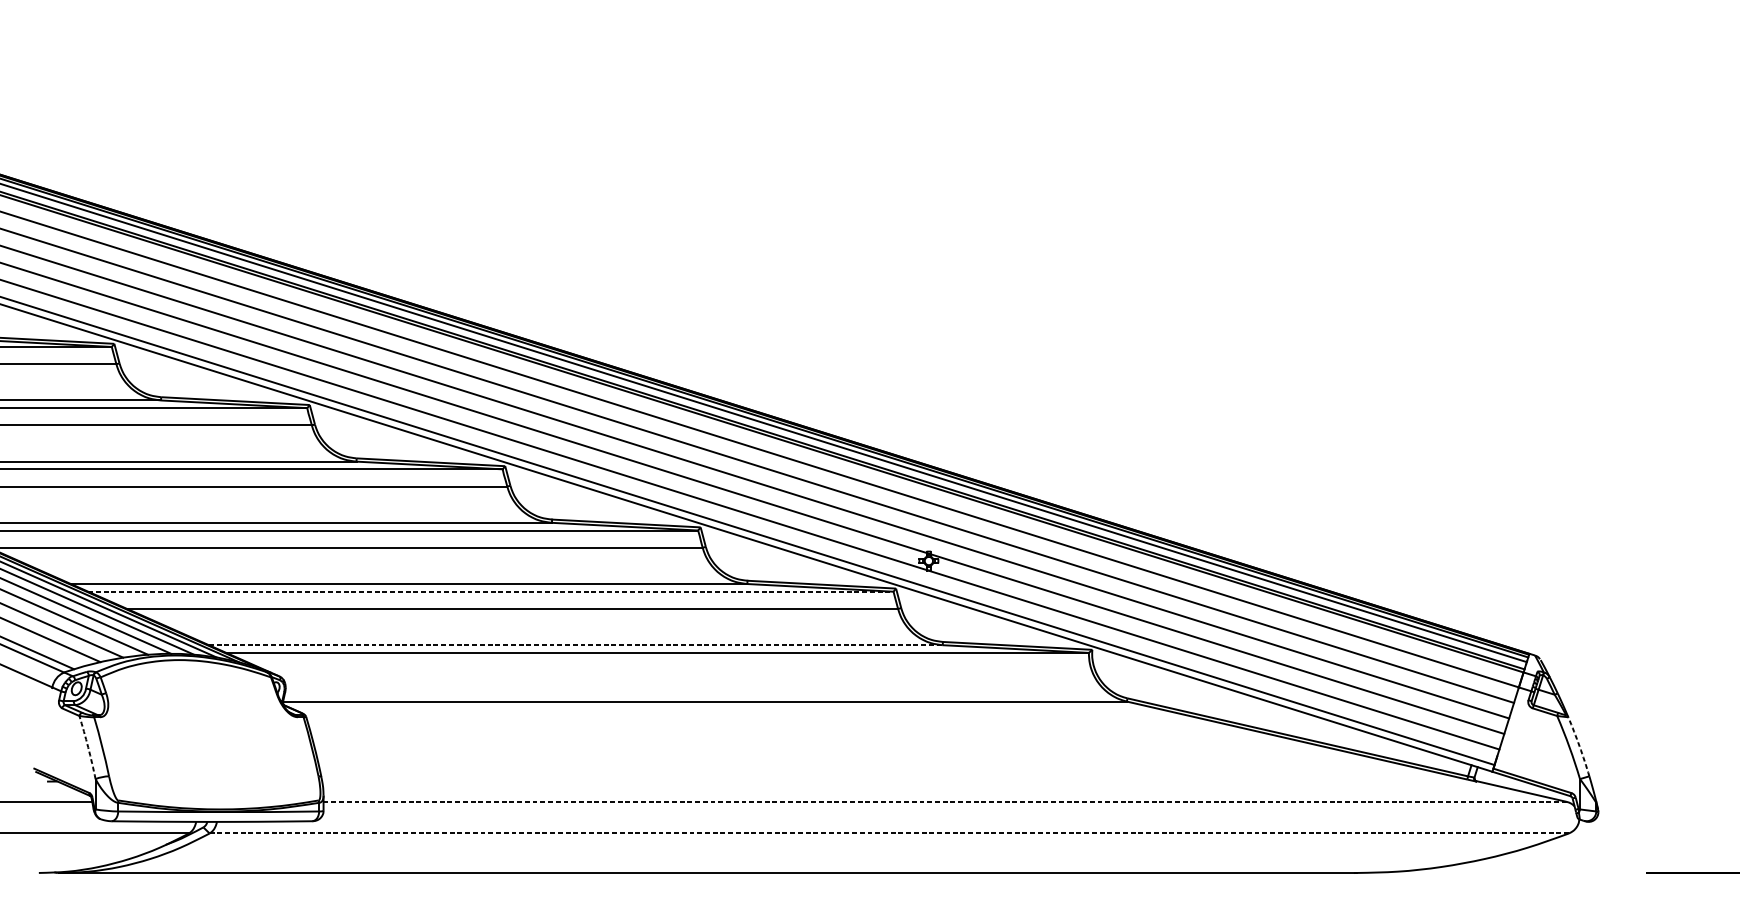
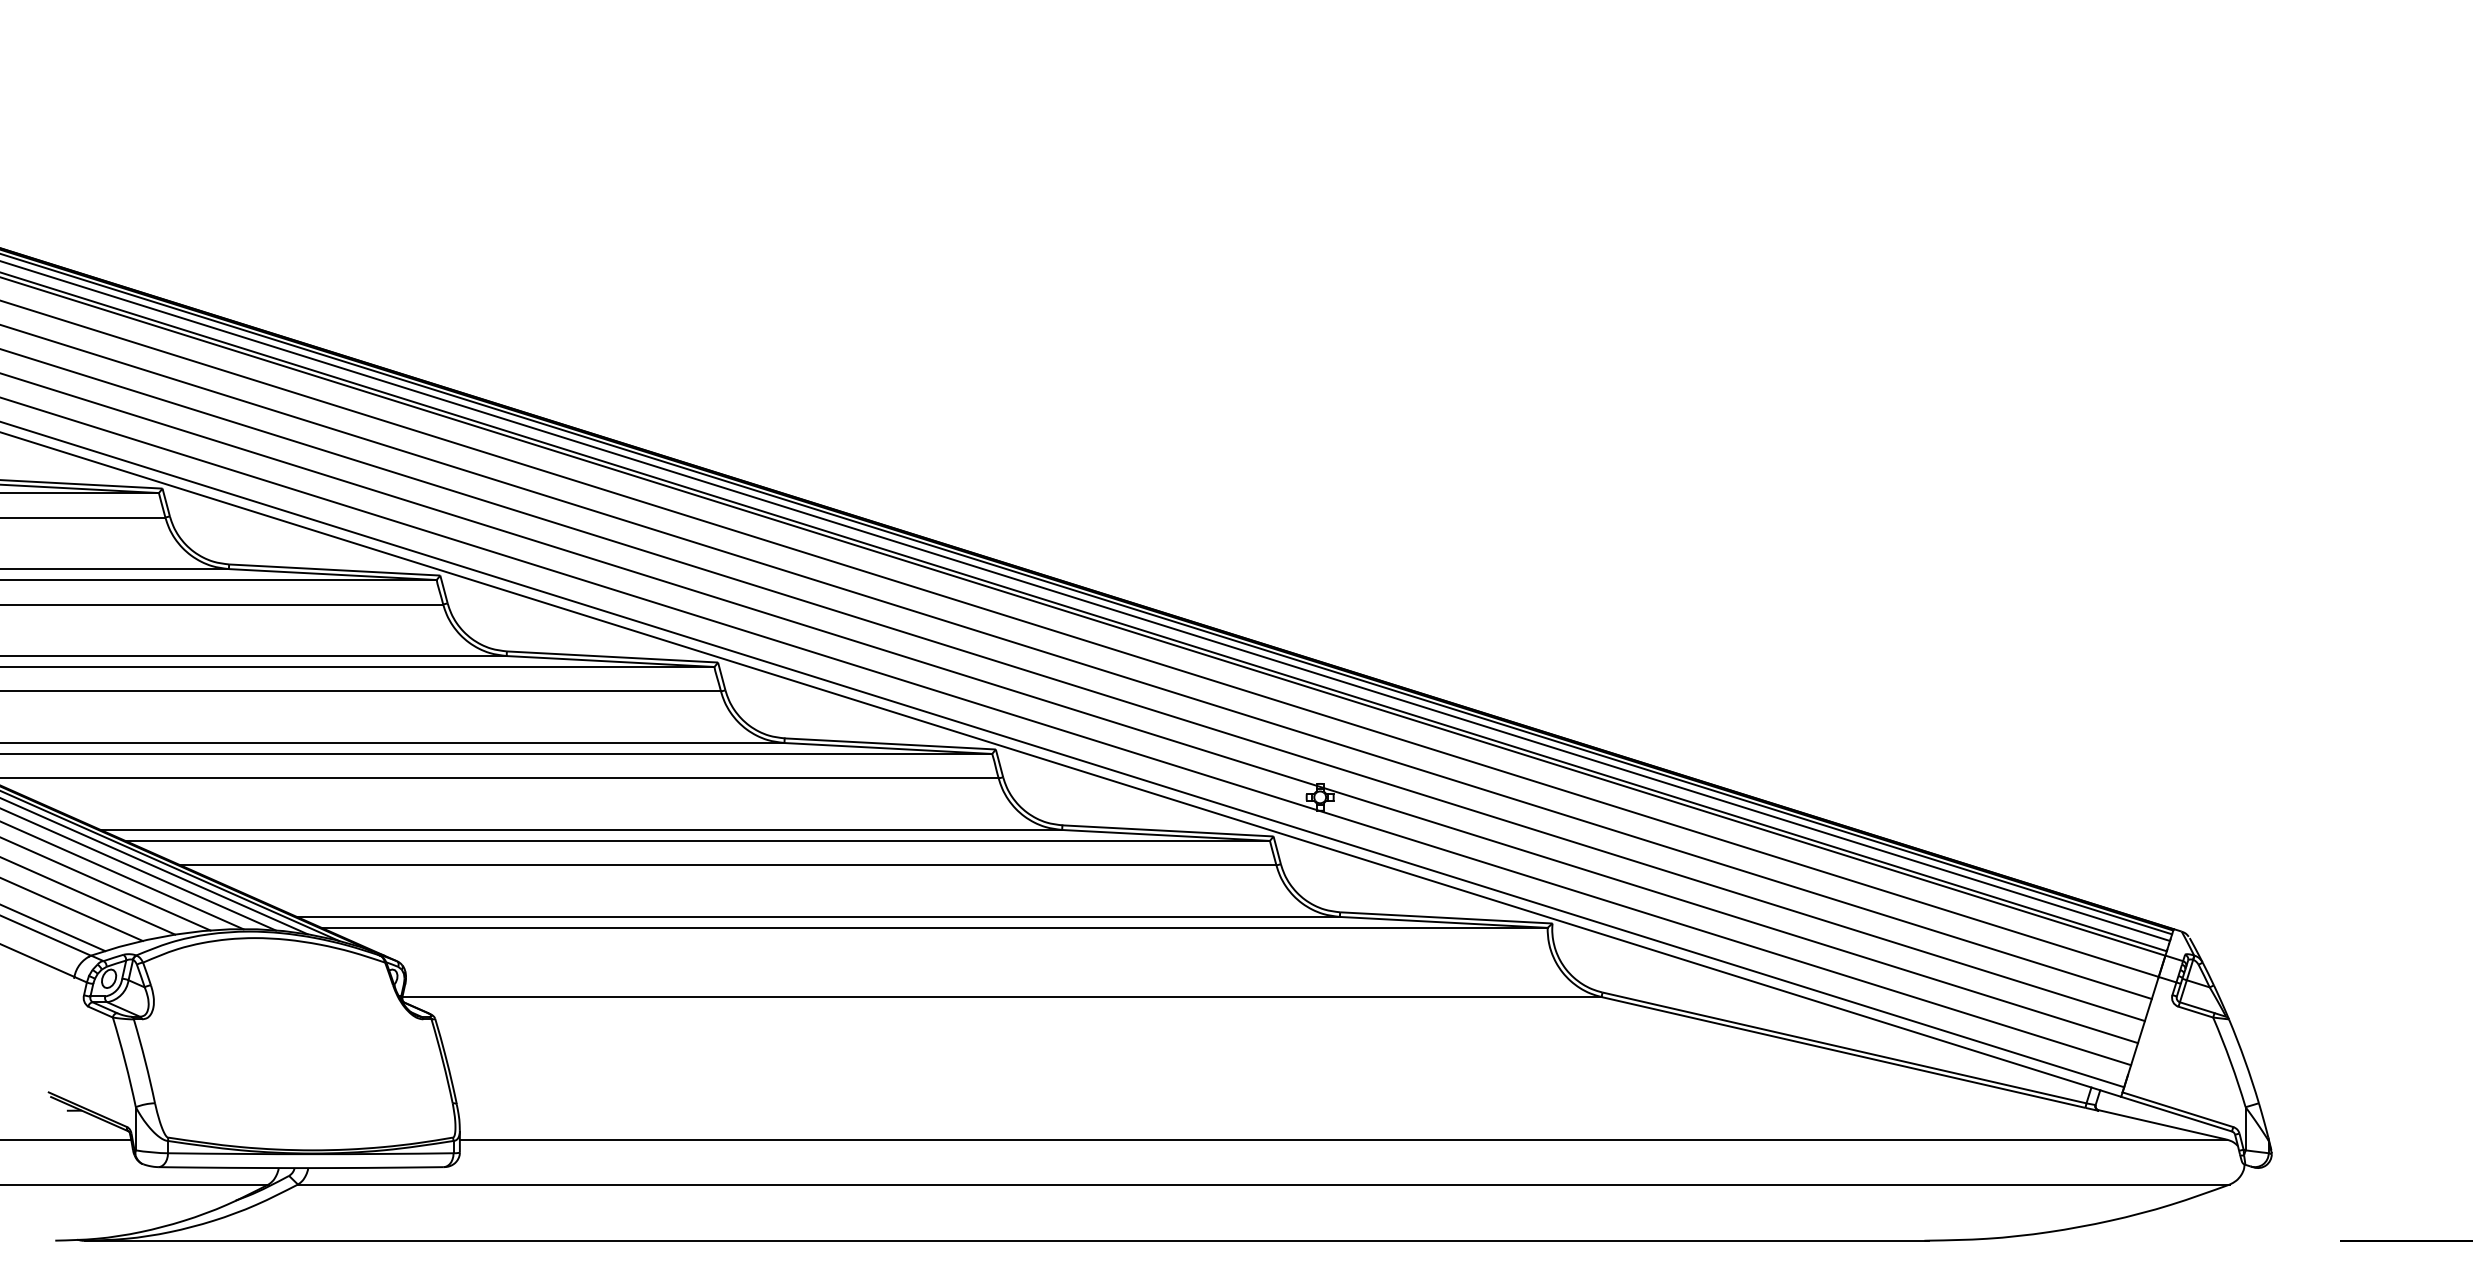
line: (491, 591) -> (698, 840), dashed -> solid
line: (575, 644) -> (818, 916), dashed -> solid
arc: (1579, 746) -> (2245, 1060), dashed -> solid
arc: (88, 747) -> (125, 1062), dashed -> solid
line: (945, 801) -> (1343, 1139), dashed -> solid
line: (888, 833) -> (1263, 1184), dashed -> solid

